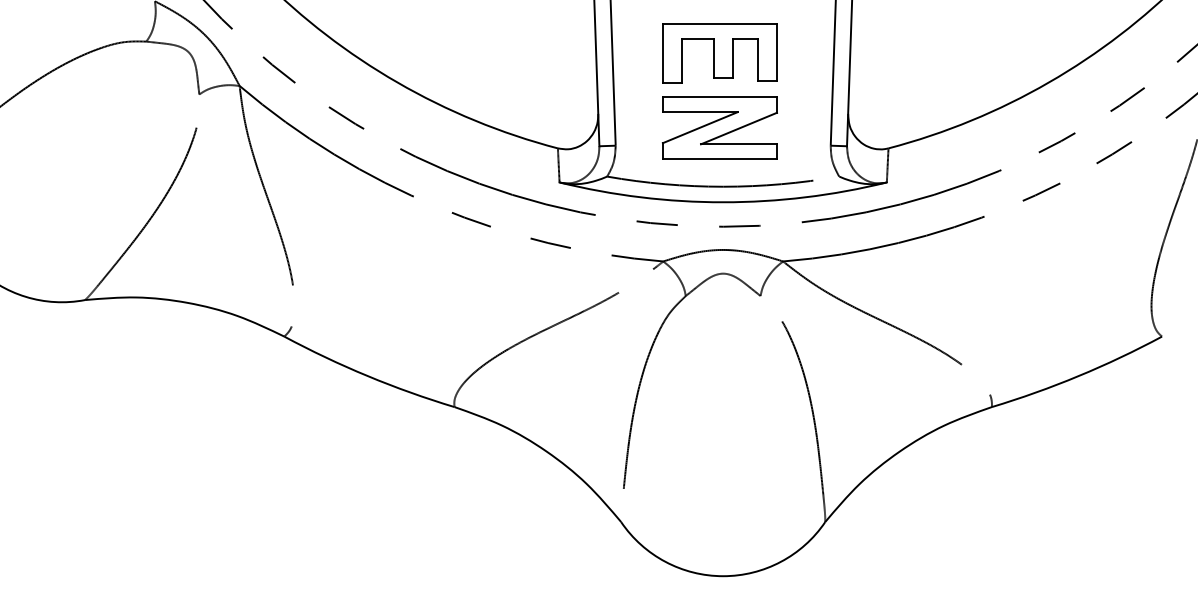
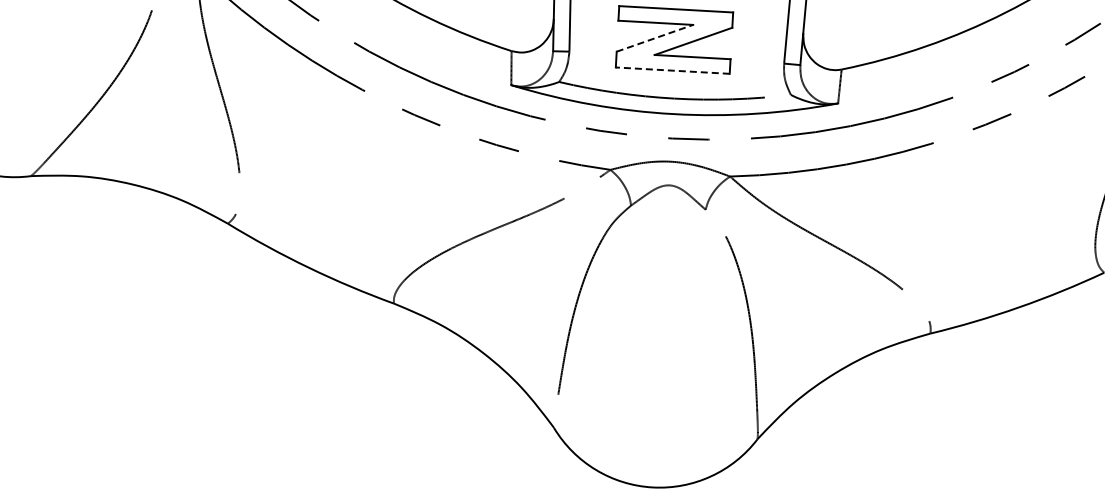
line: (700, 127) -> (655, 38), solid -> dashed
line: (719, 158) -> (672, 70), solid -> dashed

